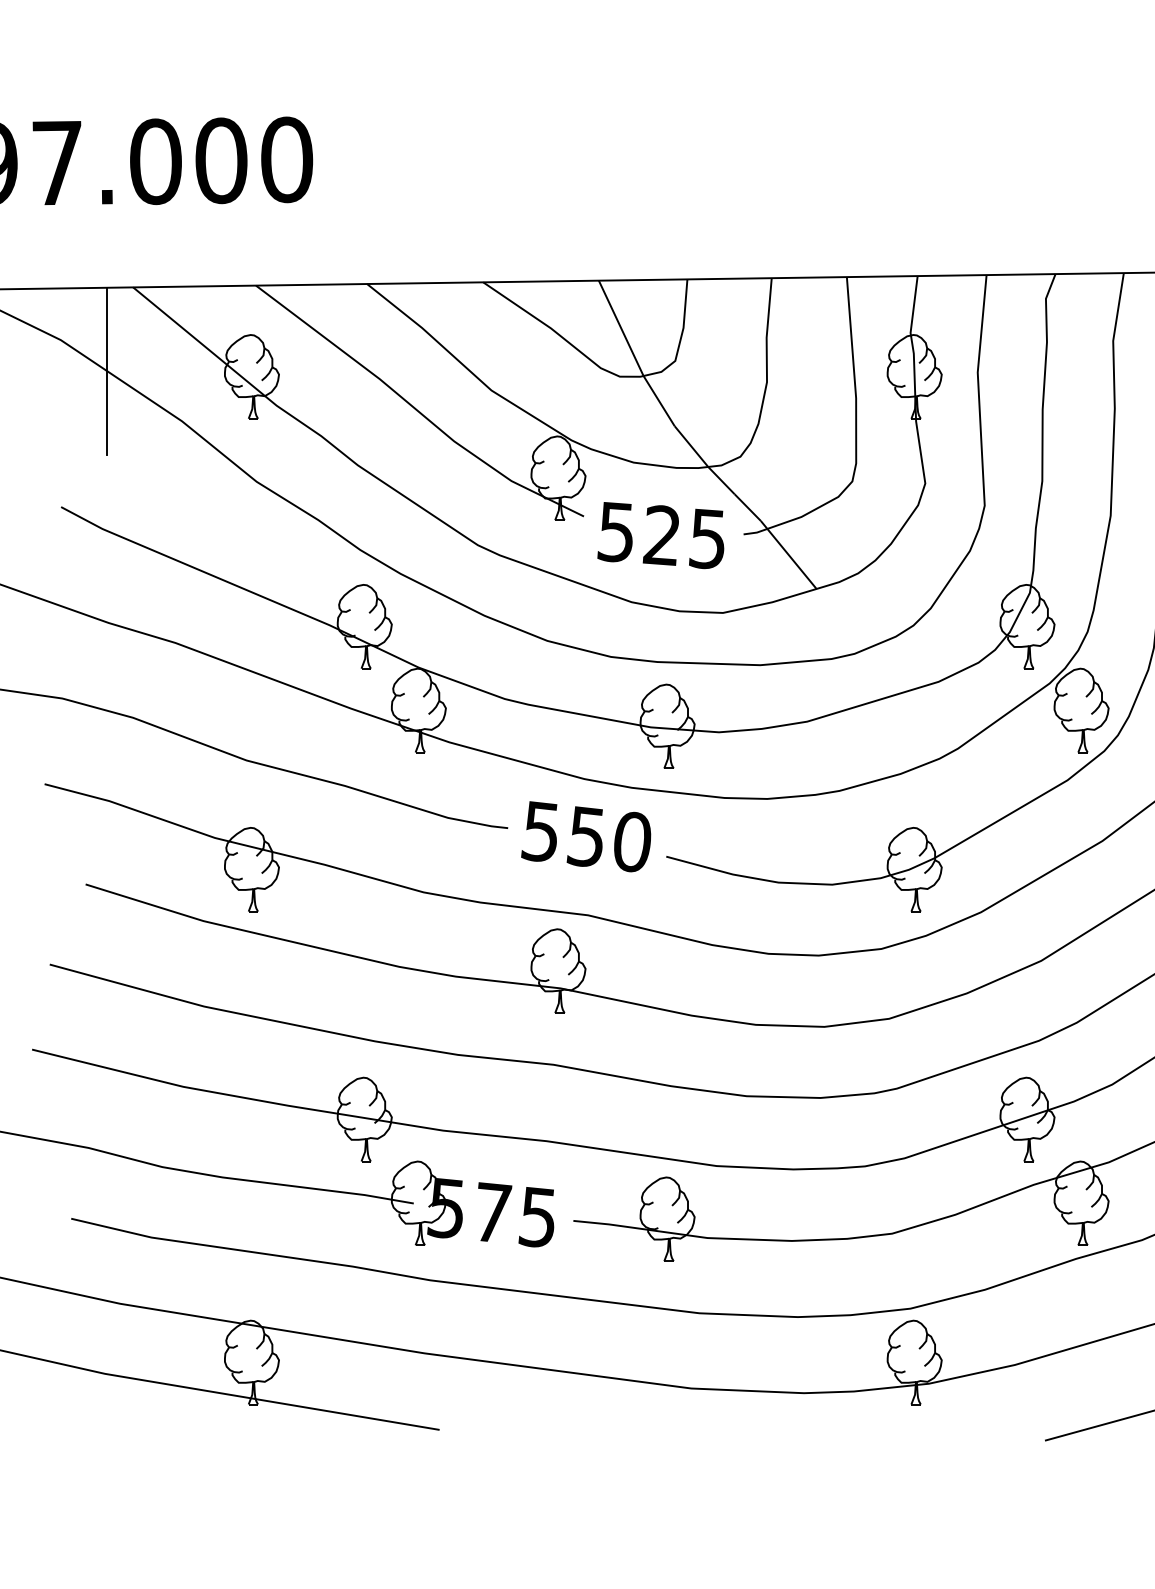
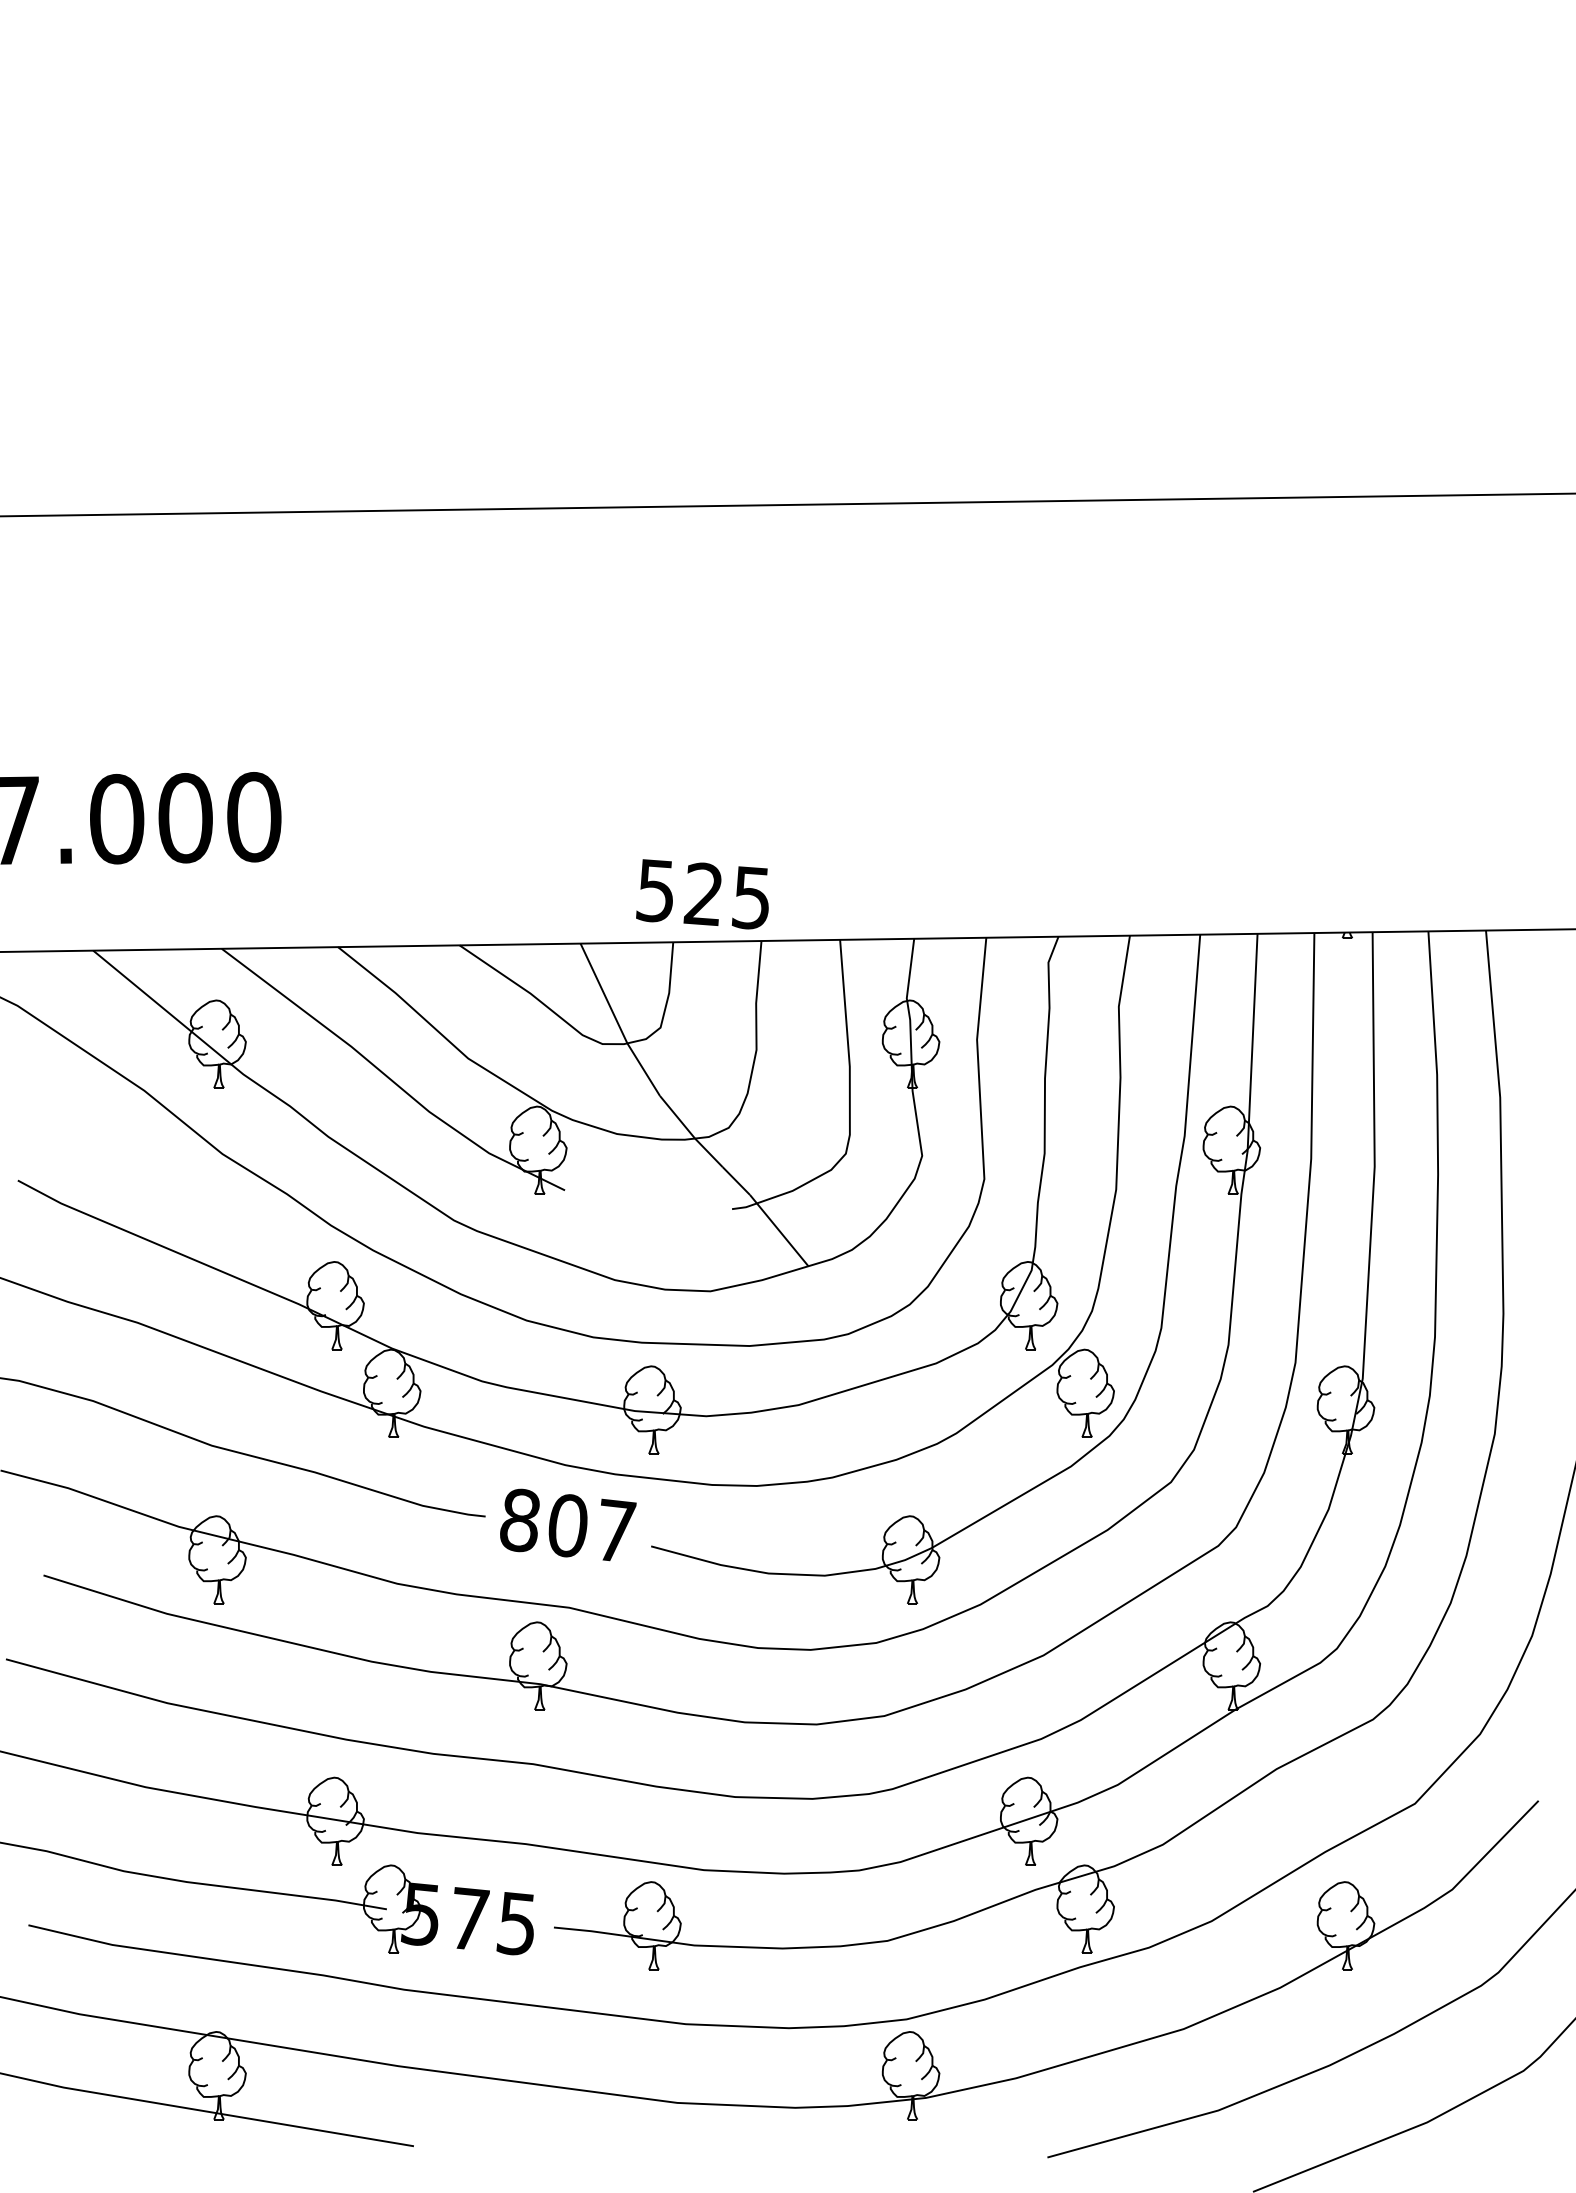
line: (107, 371) -> (66, 1038), removed
text: (660, 535) -> (702, 894), moved
text: (586, 836) -> (567, 1525), 550 -> 807

